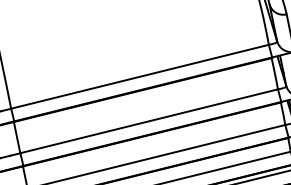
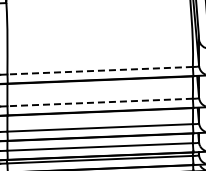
line: (140, 76) -> (100, 70), solid -> dashed
line: (149, 121) -> (100, 102), solid -> dashed

